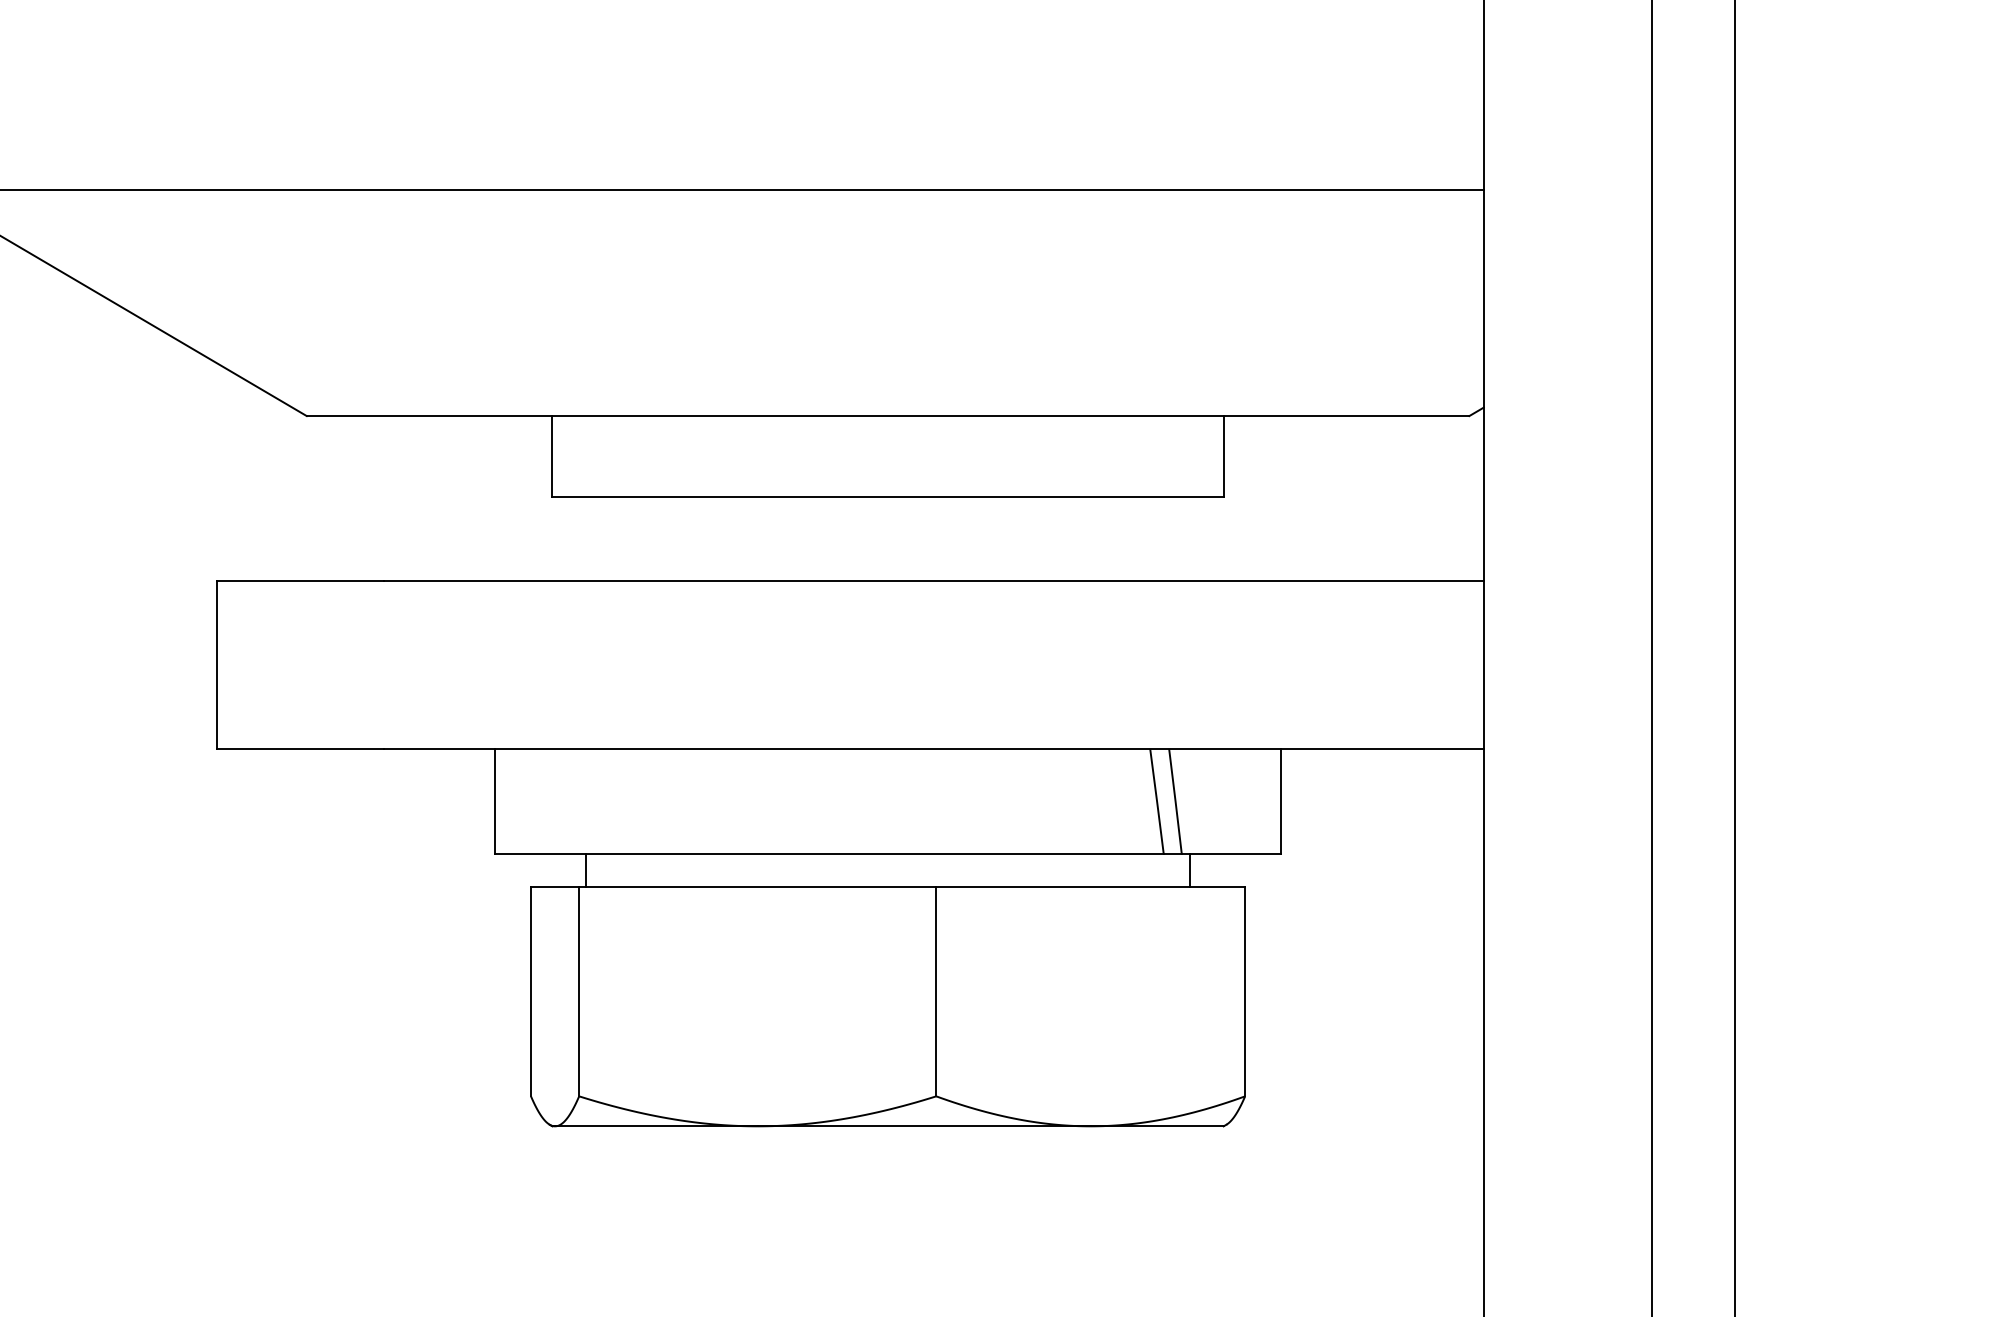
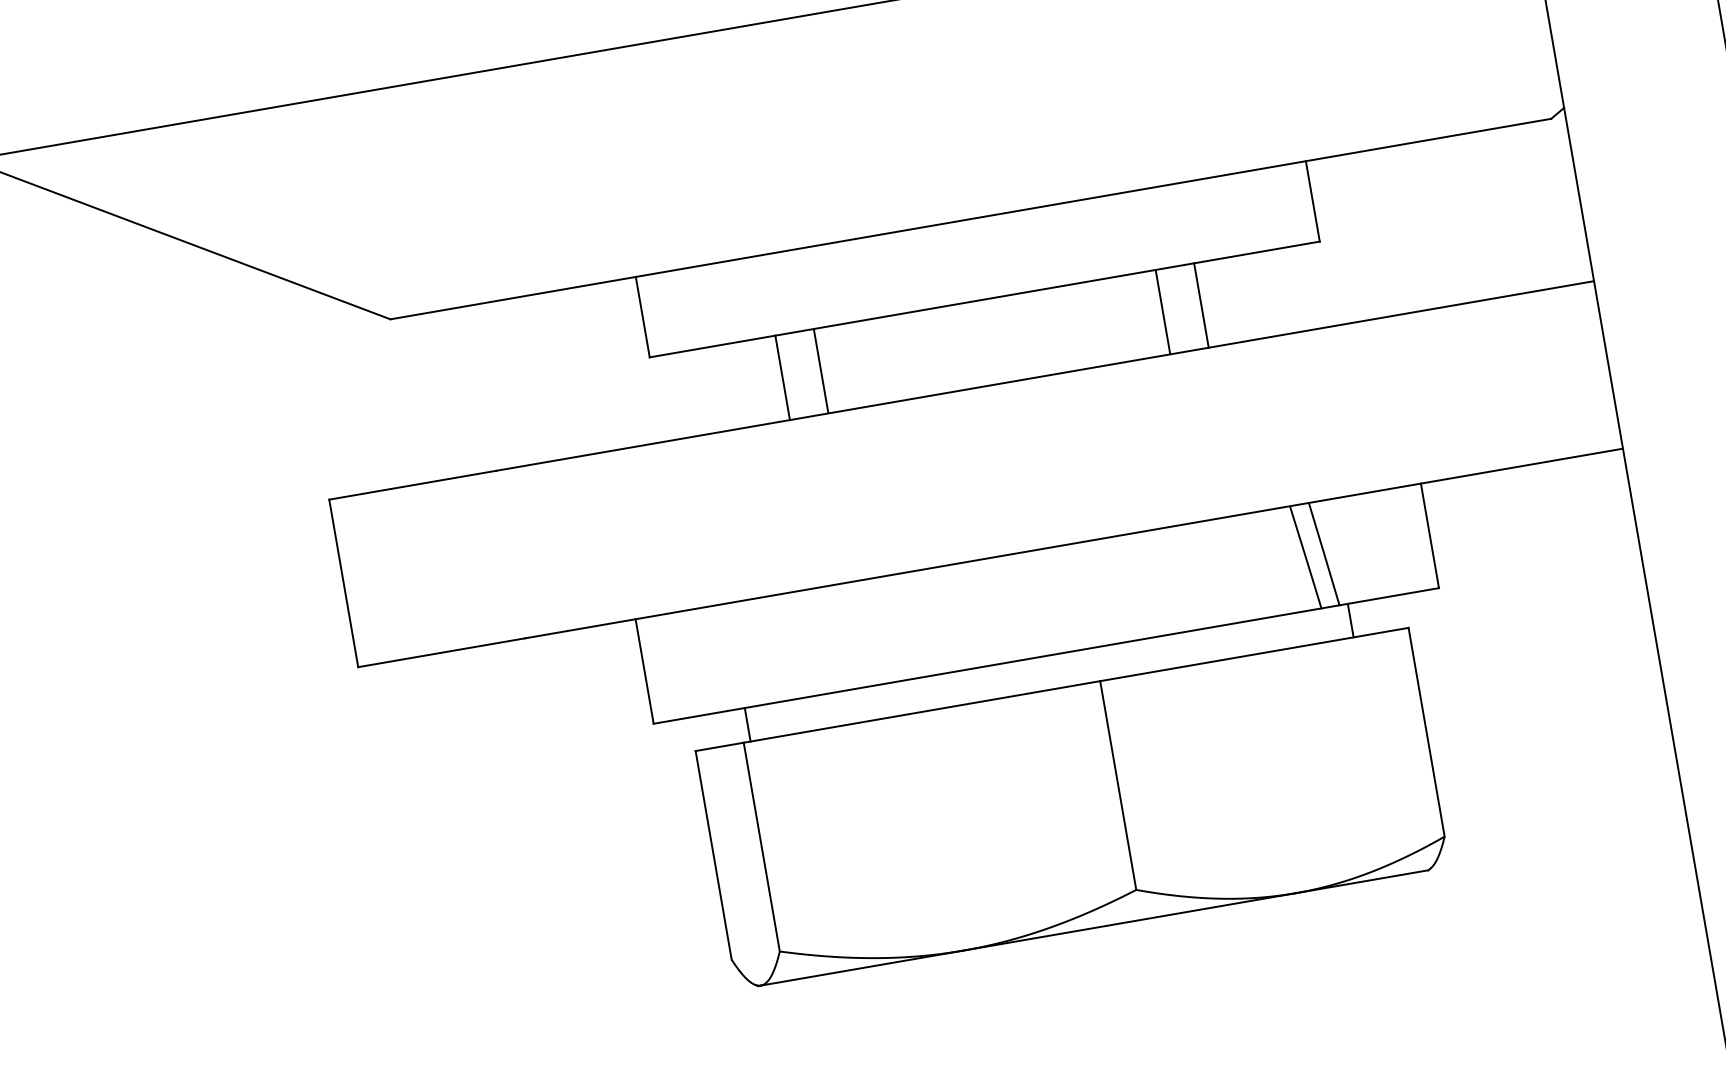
line: (678, 538) -> (782, 377), added
line: (716, 538) -> (820, 370), added
line: (1059, 538) -> (1163, 311), added
line: (1097, 538) -> (1201, 305), added

